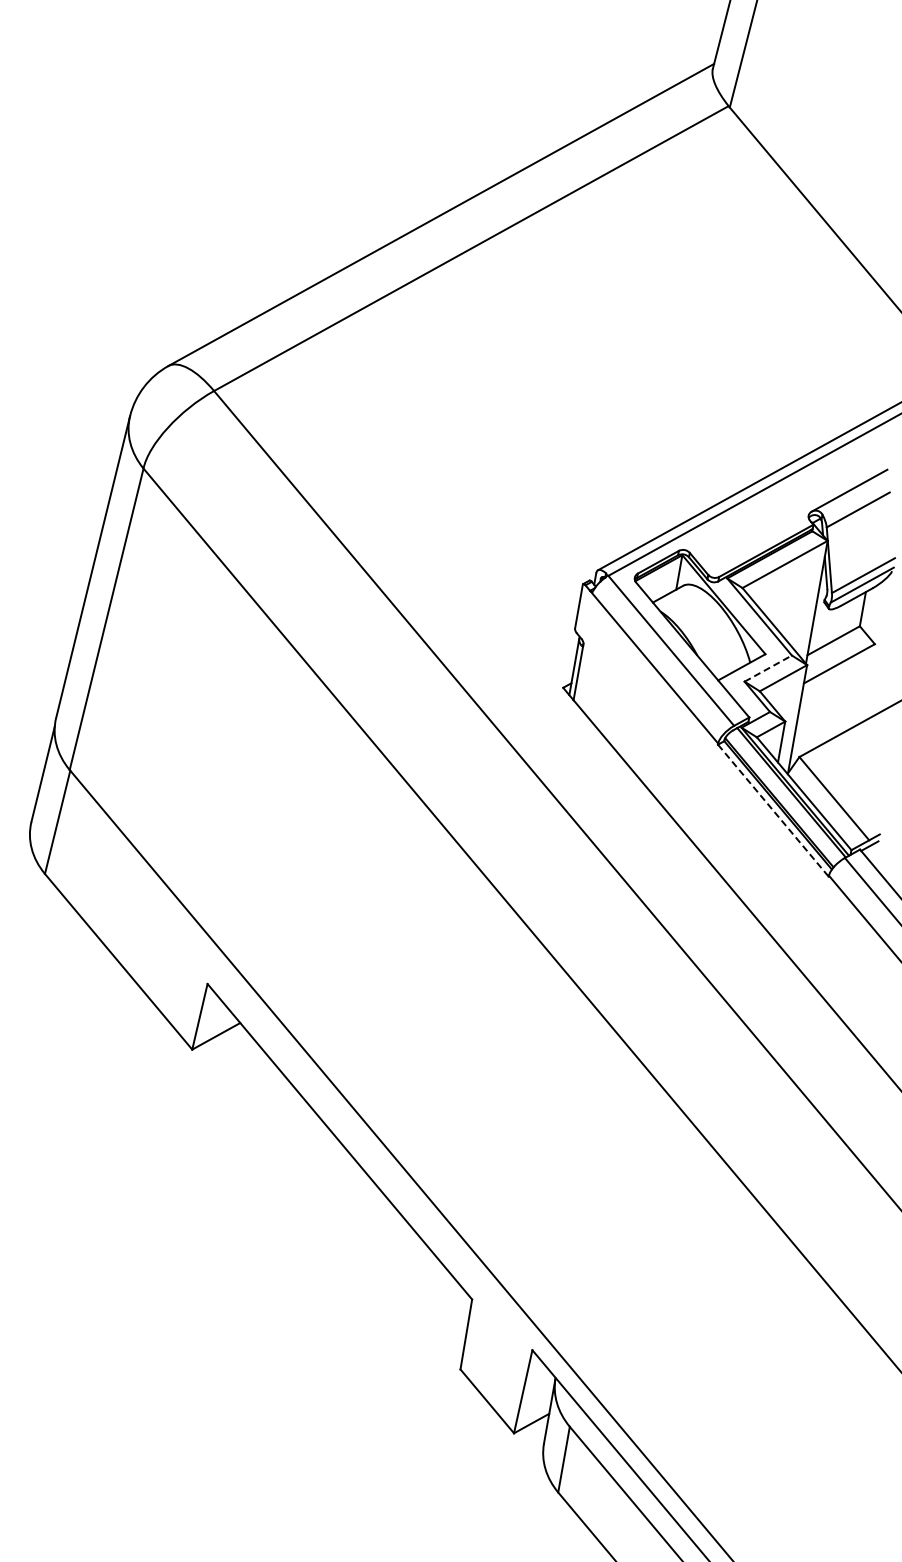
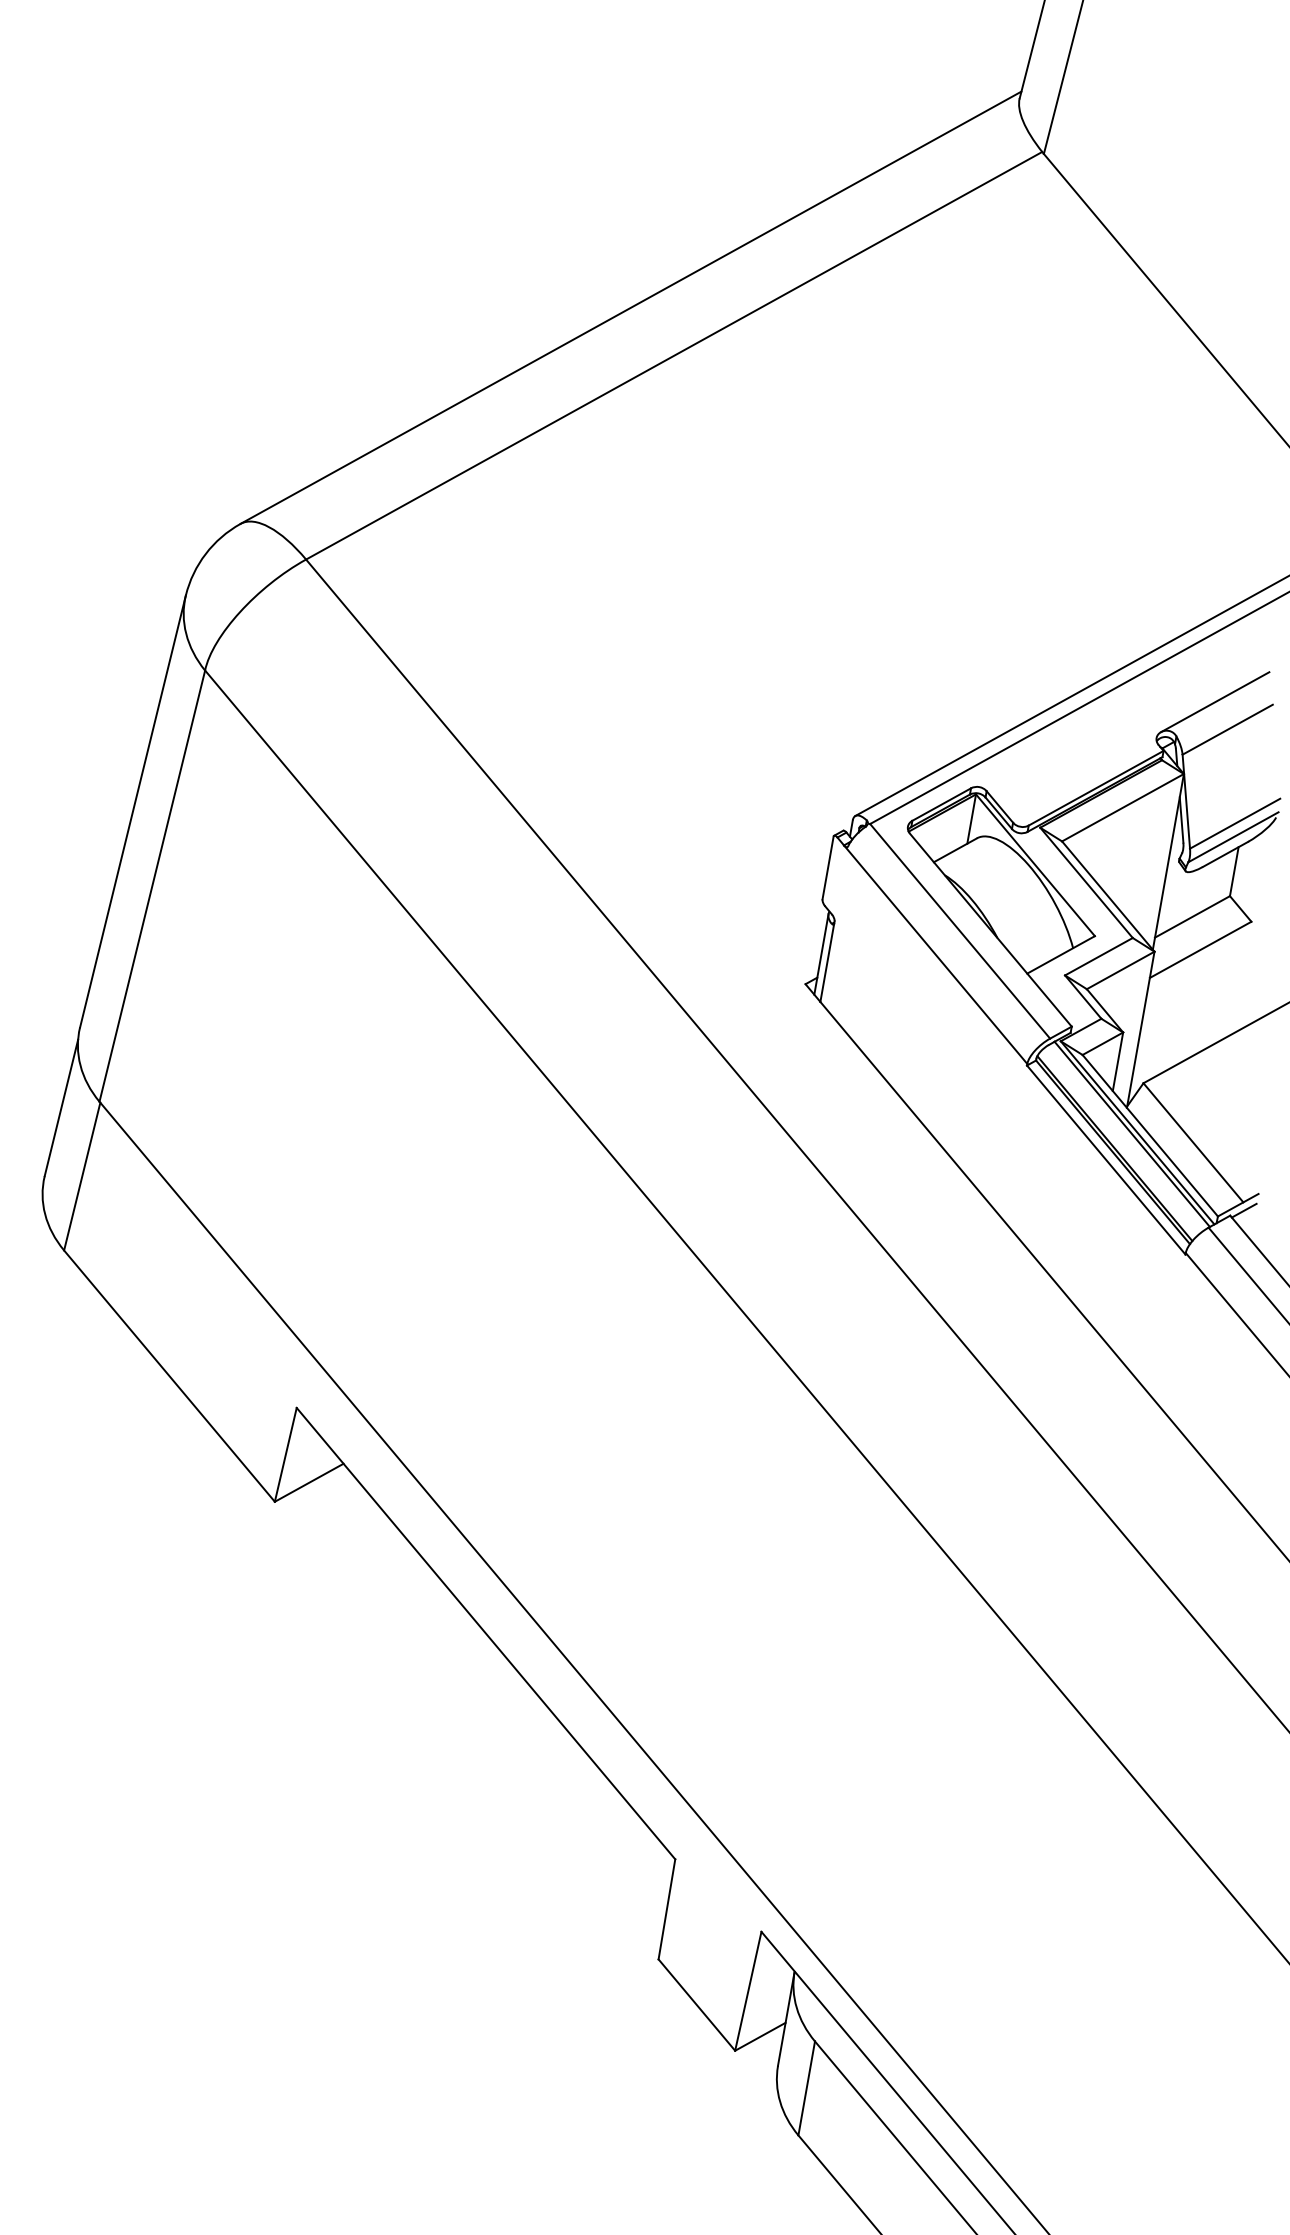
line: (768, 668) -> (1099, 956), dashed -> solid
line: (773, 811) -> (1106, 1161), dashed -> solid

